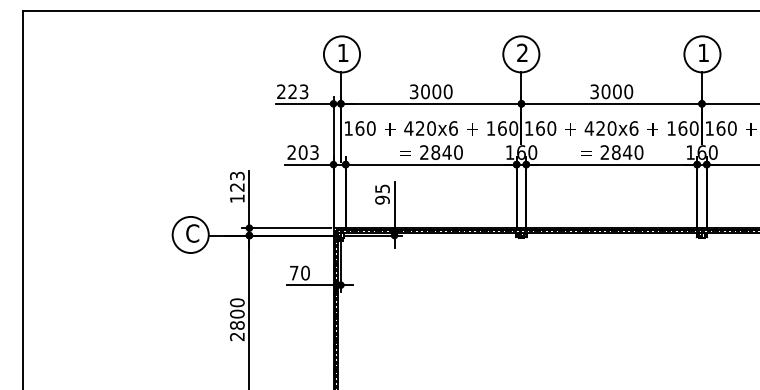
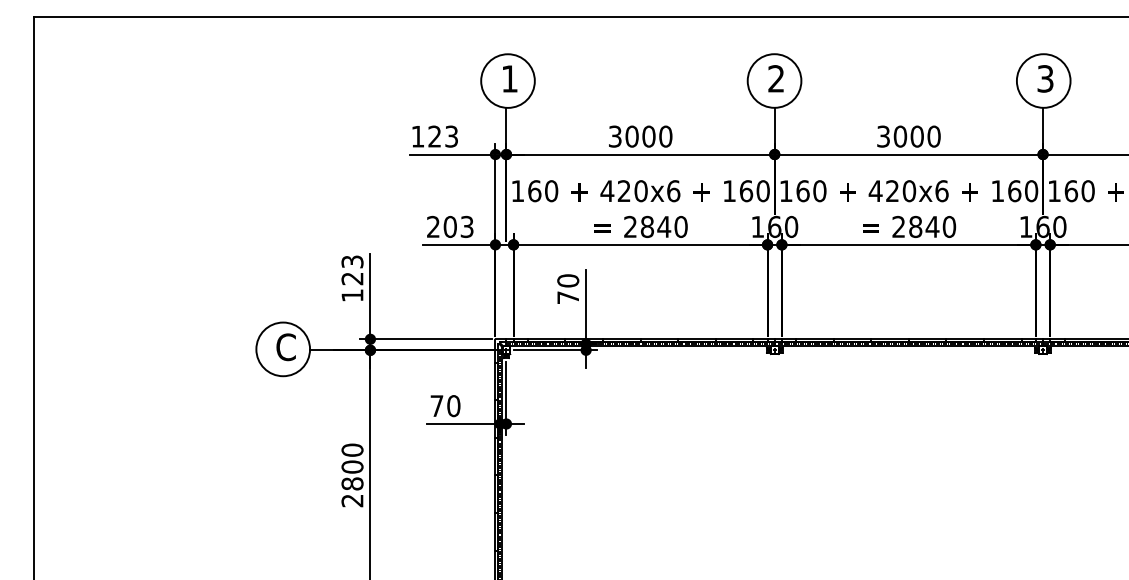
text: (703, 52) -> (1045, 78), 1 -> 3
text: (281, 91) -> (418, 136), 223 -> 123
text: (382, 194) -> (568, 289), 95 -> 70

